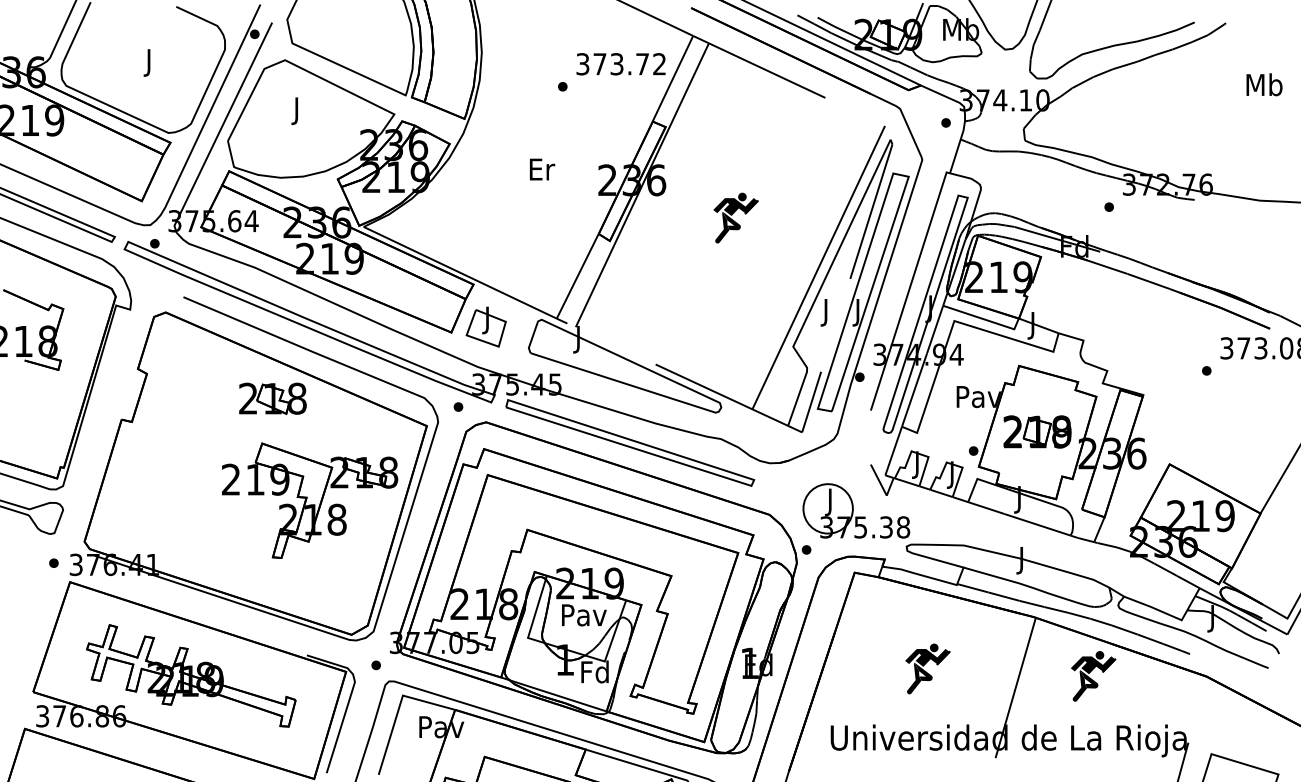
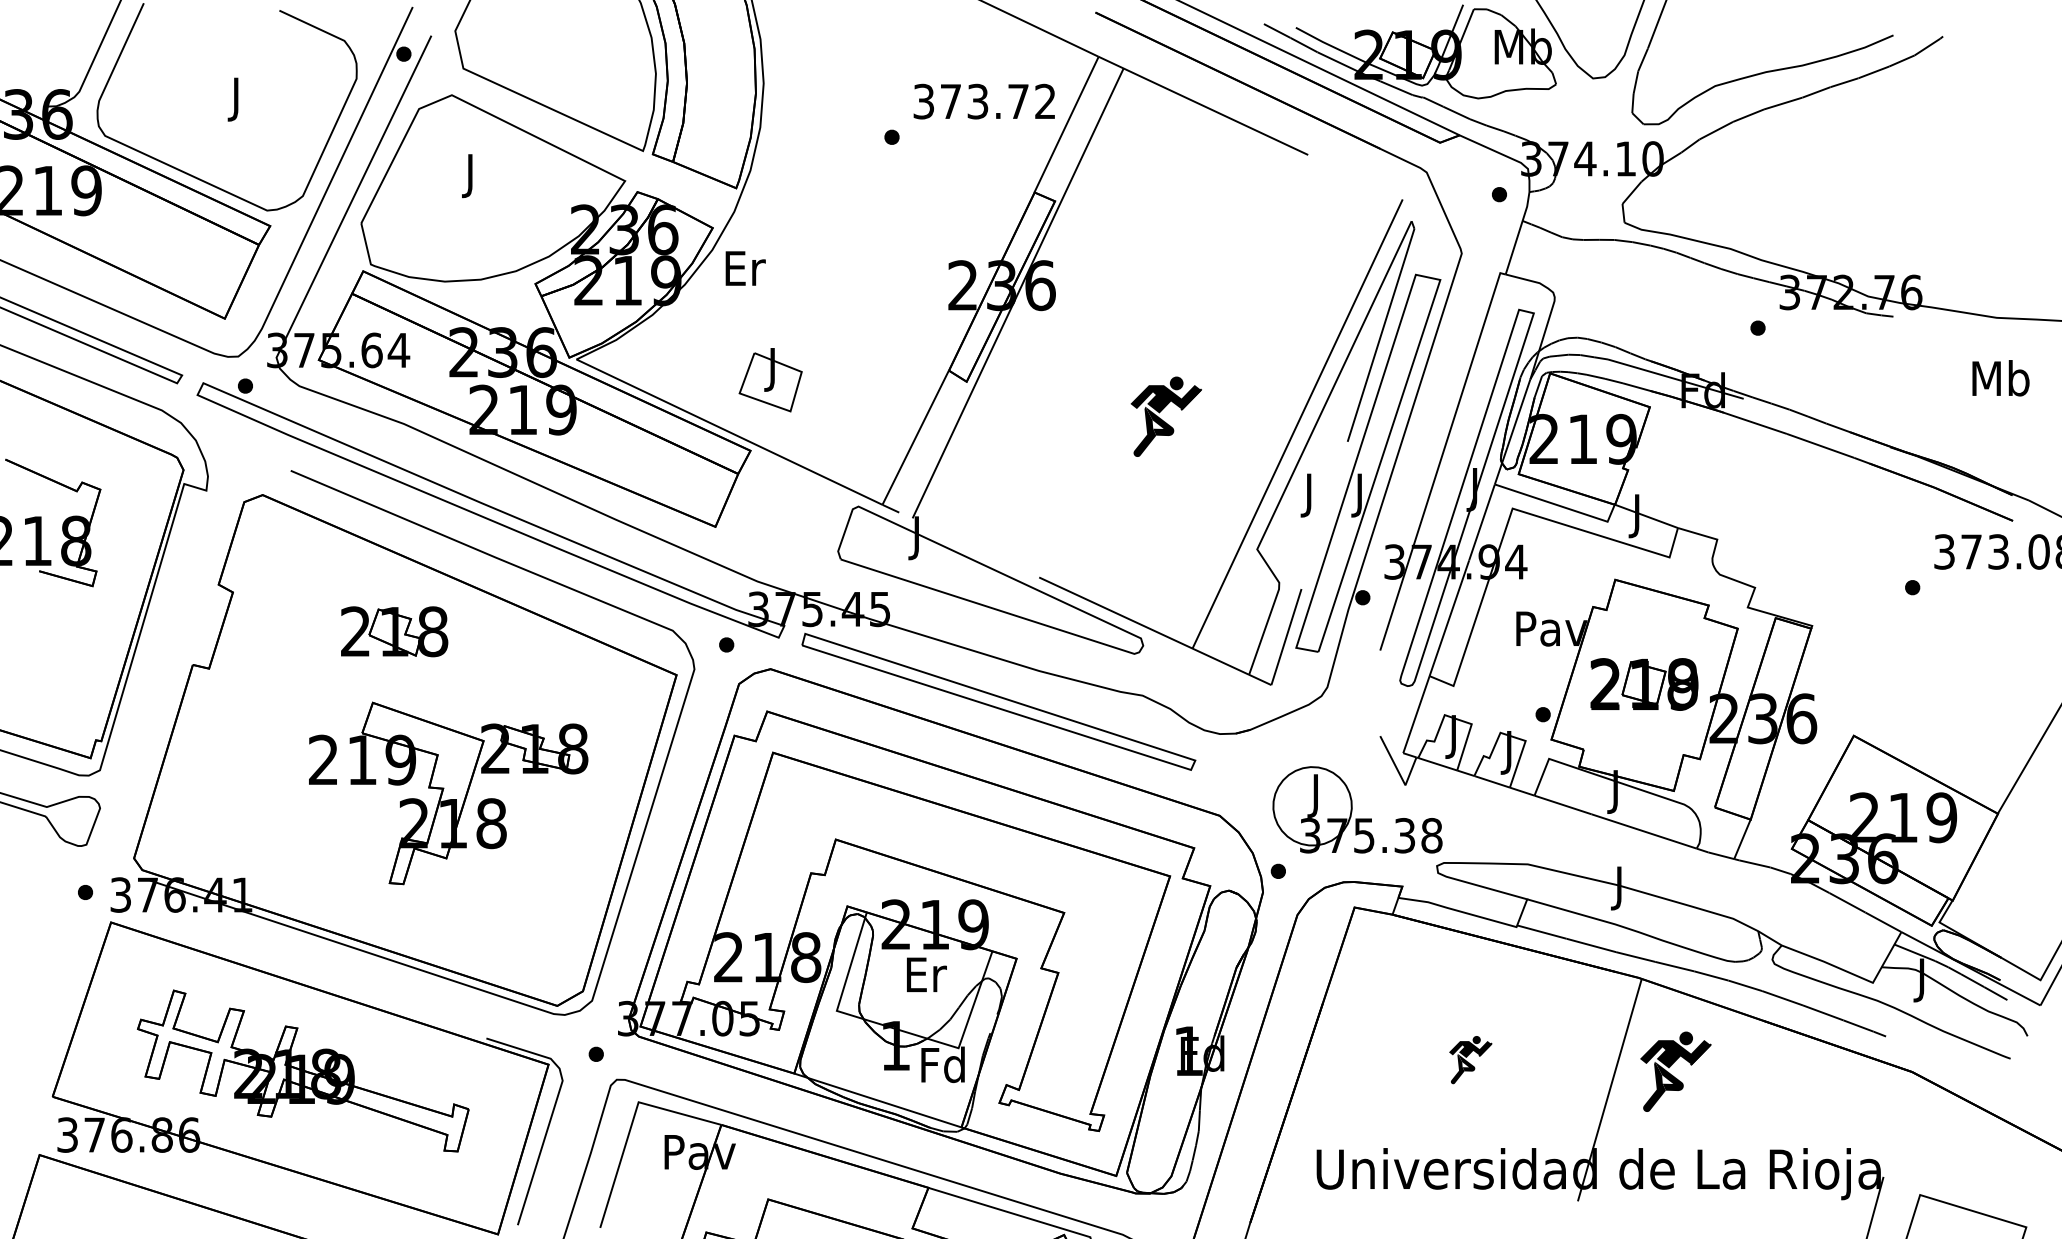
text: (1264, 84) -> (2000, 377), moved
text: (542, 169) -> (745, 268), moved
part: (735, 217) -> (1165, 415), moved
part: (485, 326) -> (769, 379), moved
part: (272, 398) -> (393, 631), moved
part: (310, 500) -> (449, 793), moved
text: (584, 615) -> (926, 975), Pav -> Er
part: (927, 668) -> (1470, 1059), size x0.6
part: (1093, 676) -> (1676, 1071), moved

